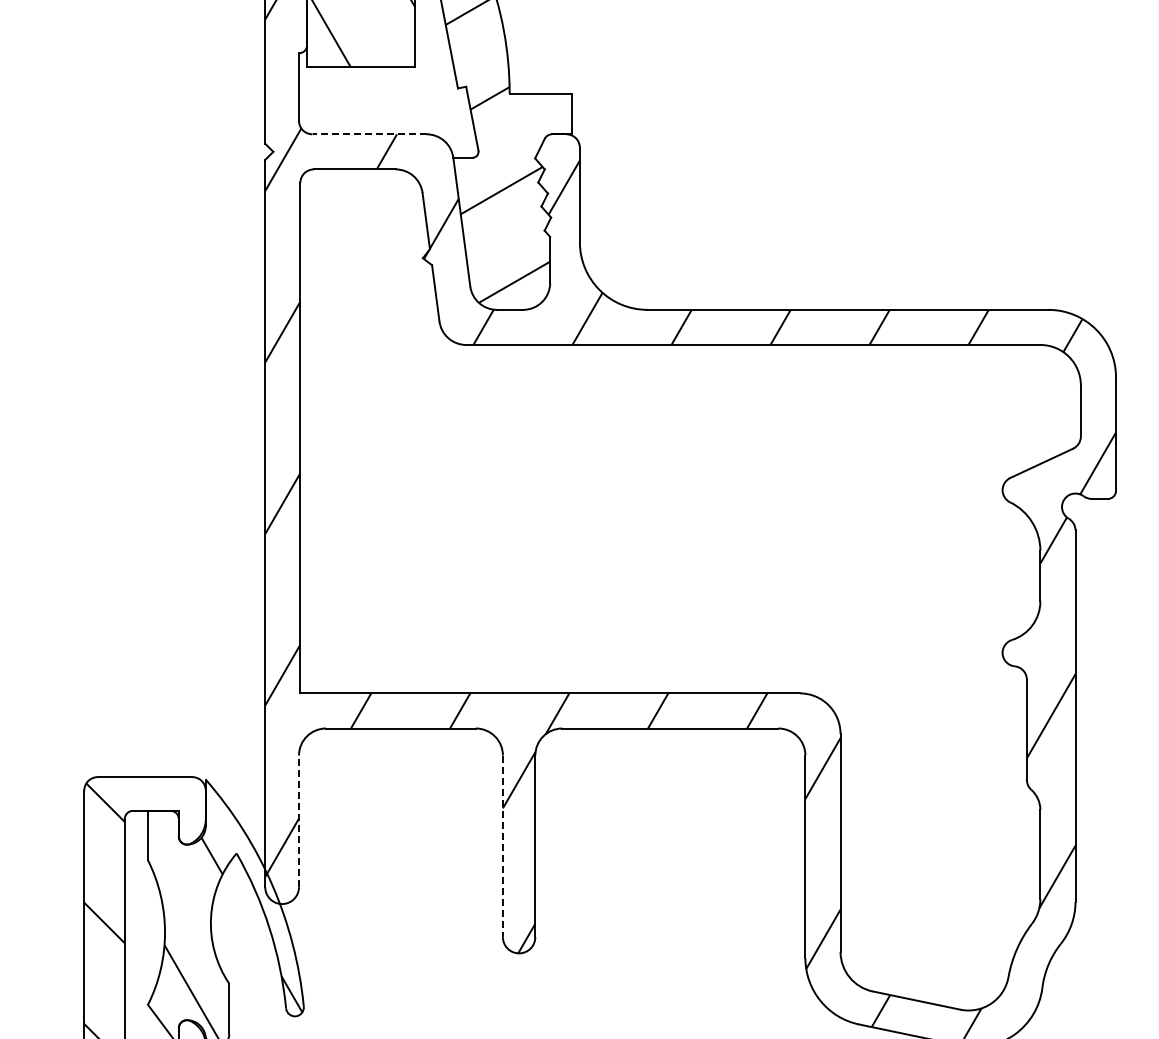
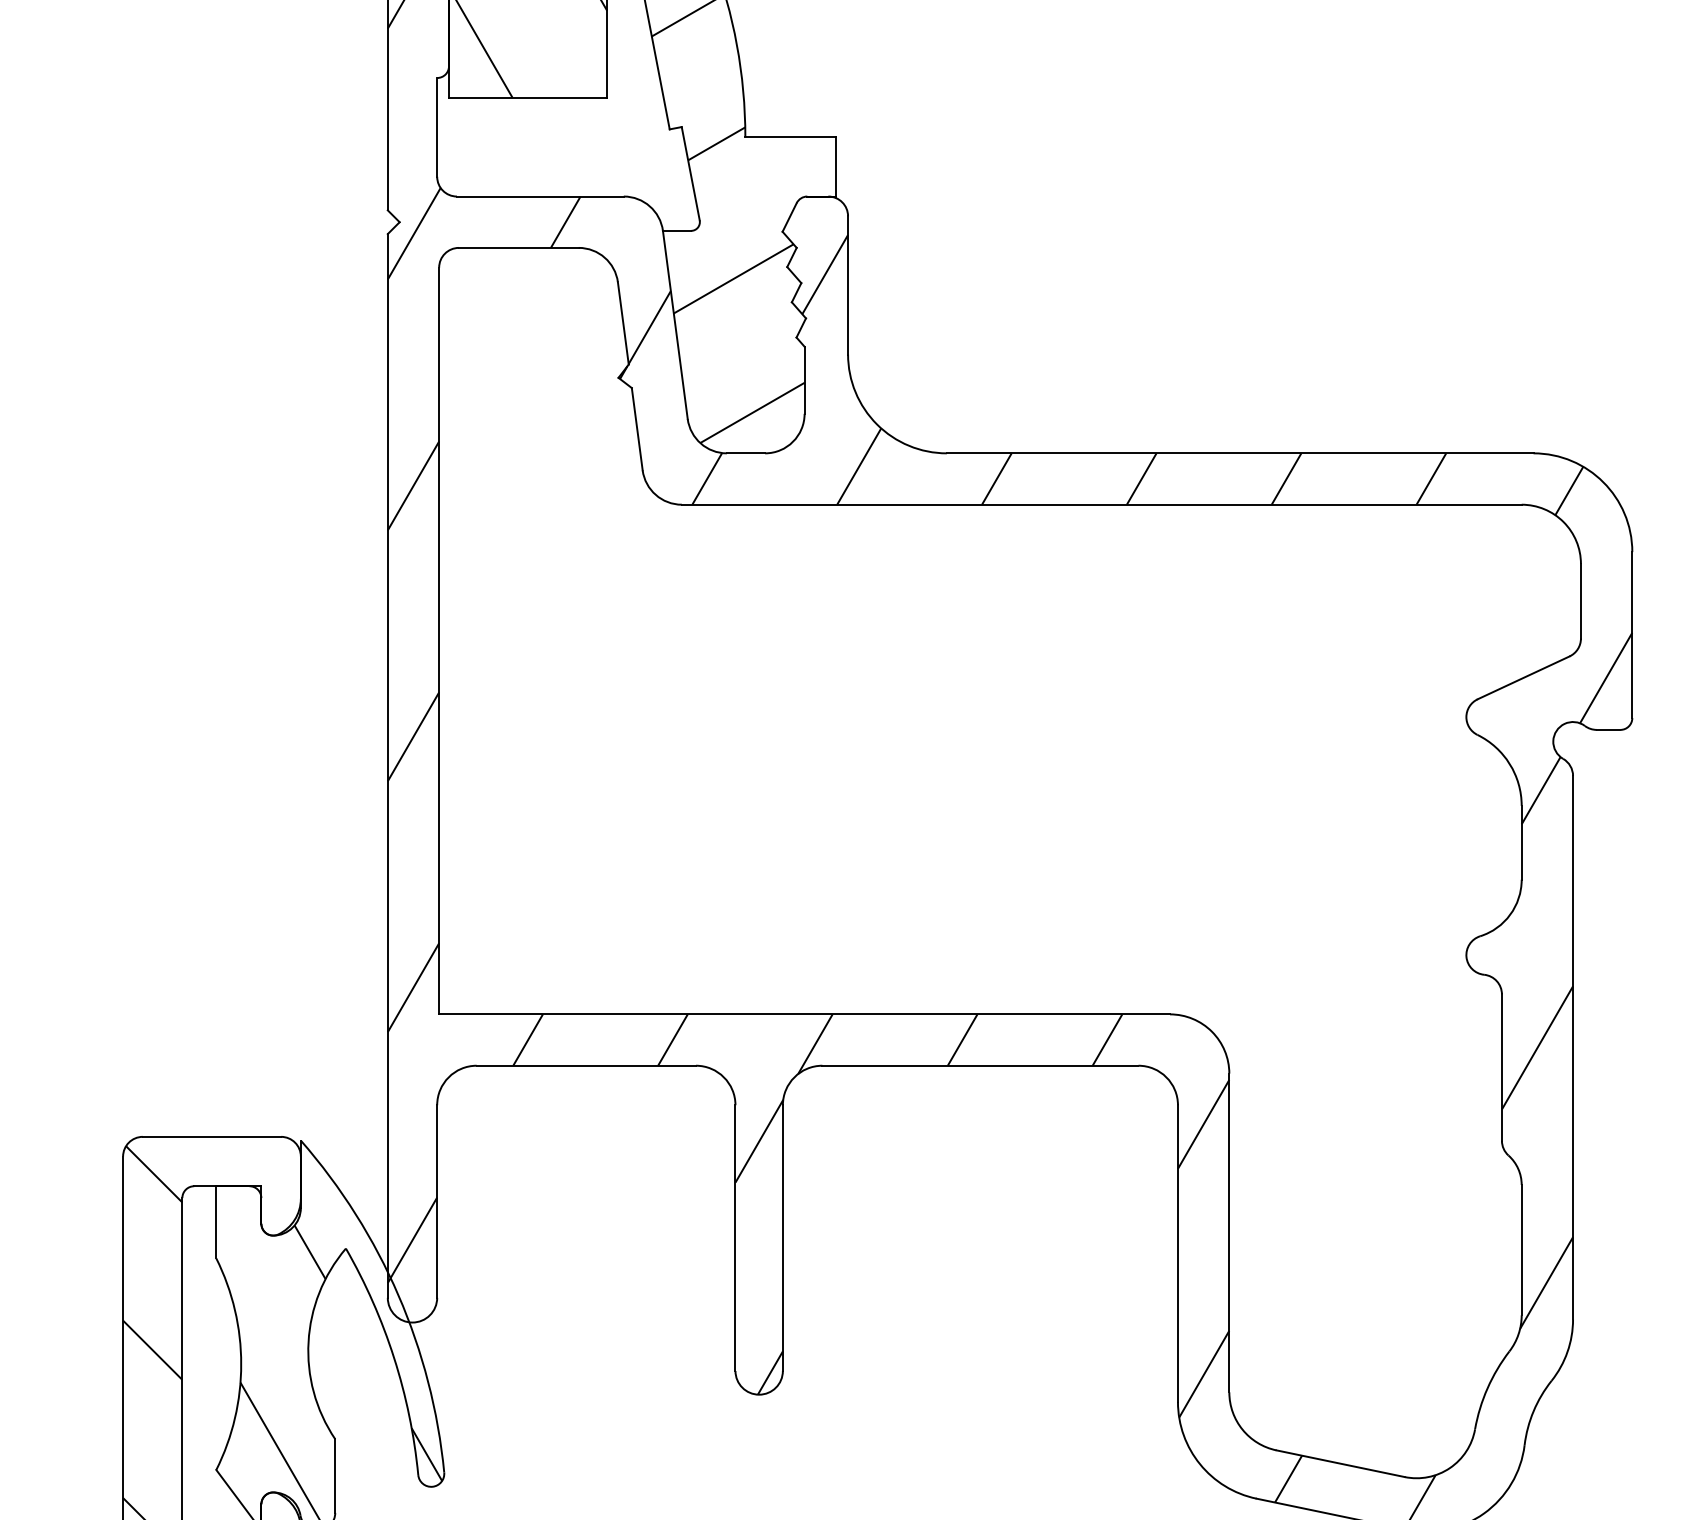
line: (369, 134) -> (540, 196), dashed -> solid
line: (299, 821) -> (437, 1201), dashed -> solid
line: (502, 846) -> (734, 1238), dashed -> solid

